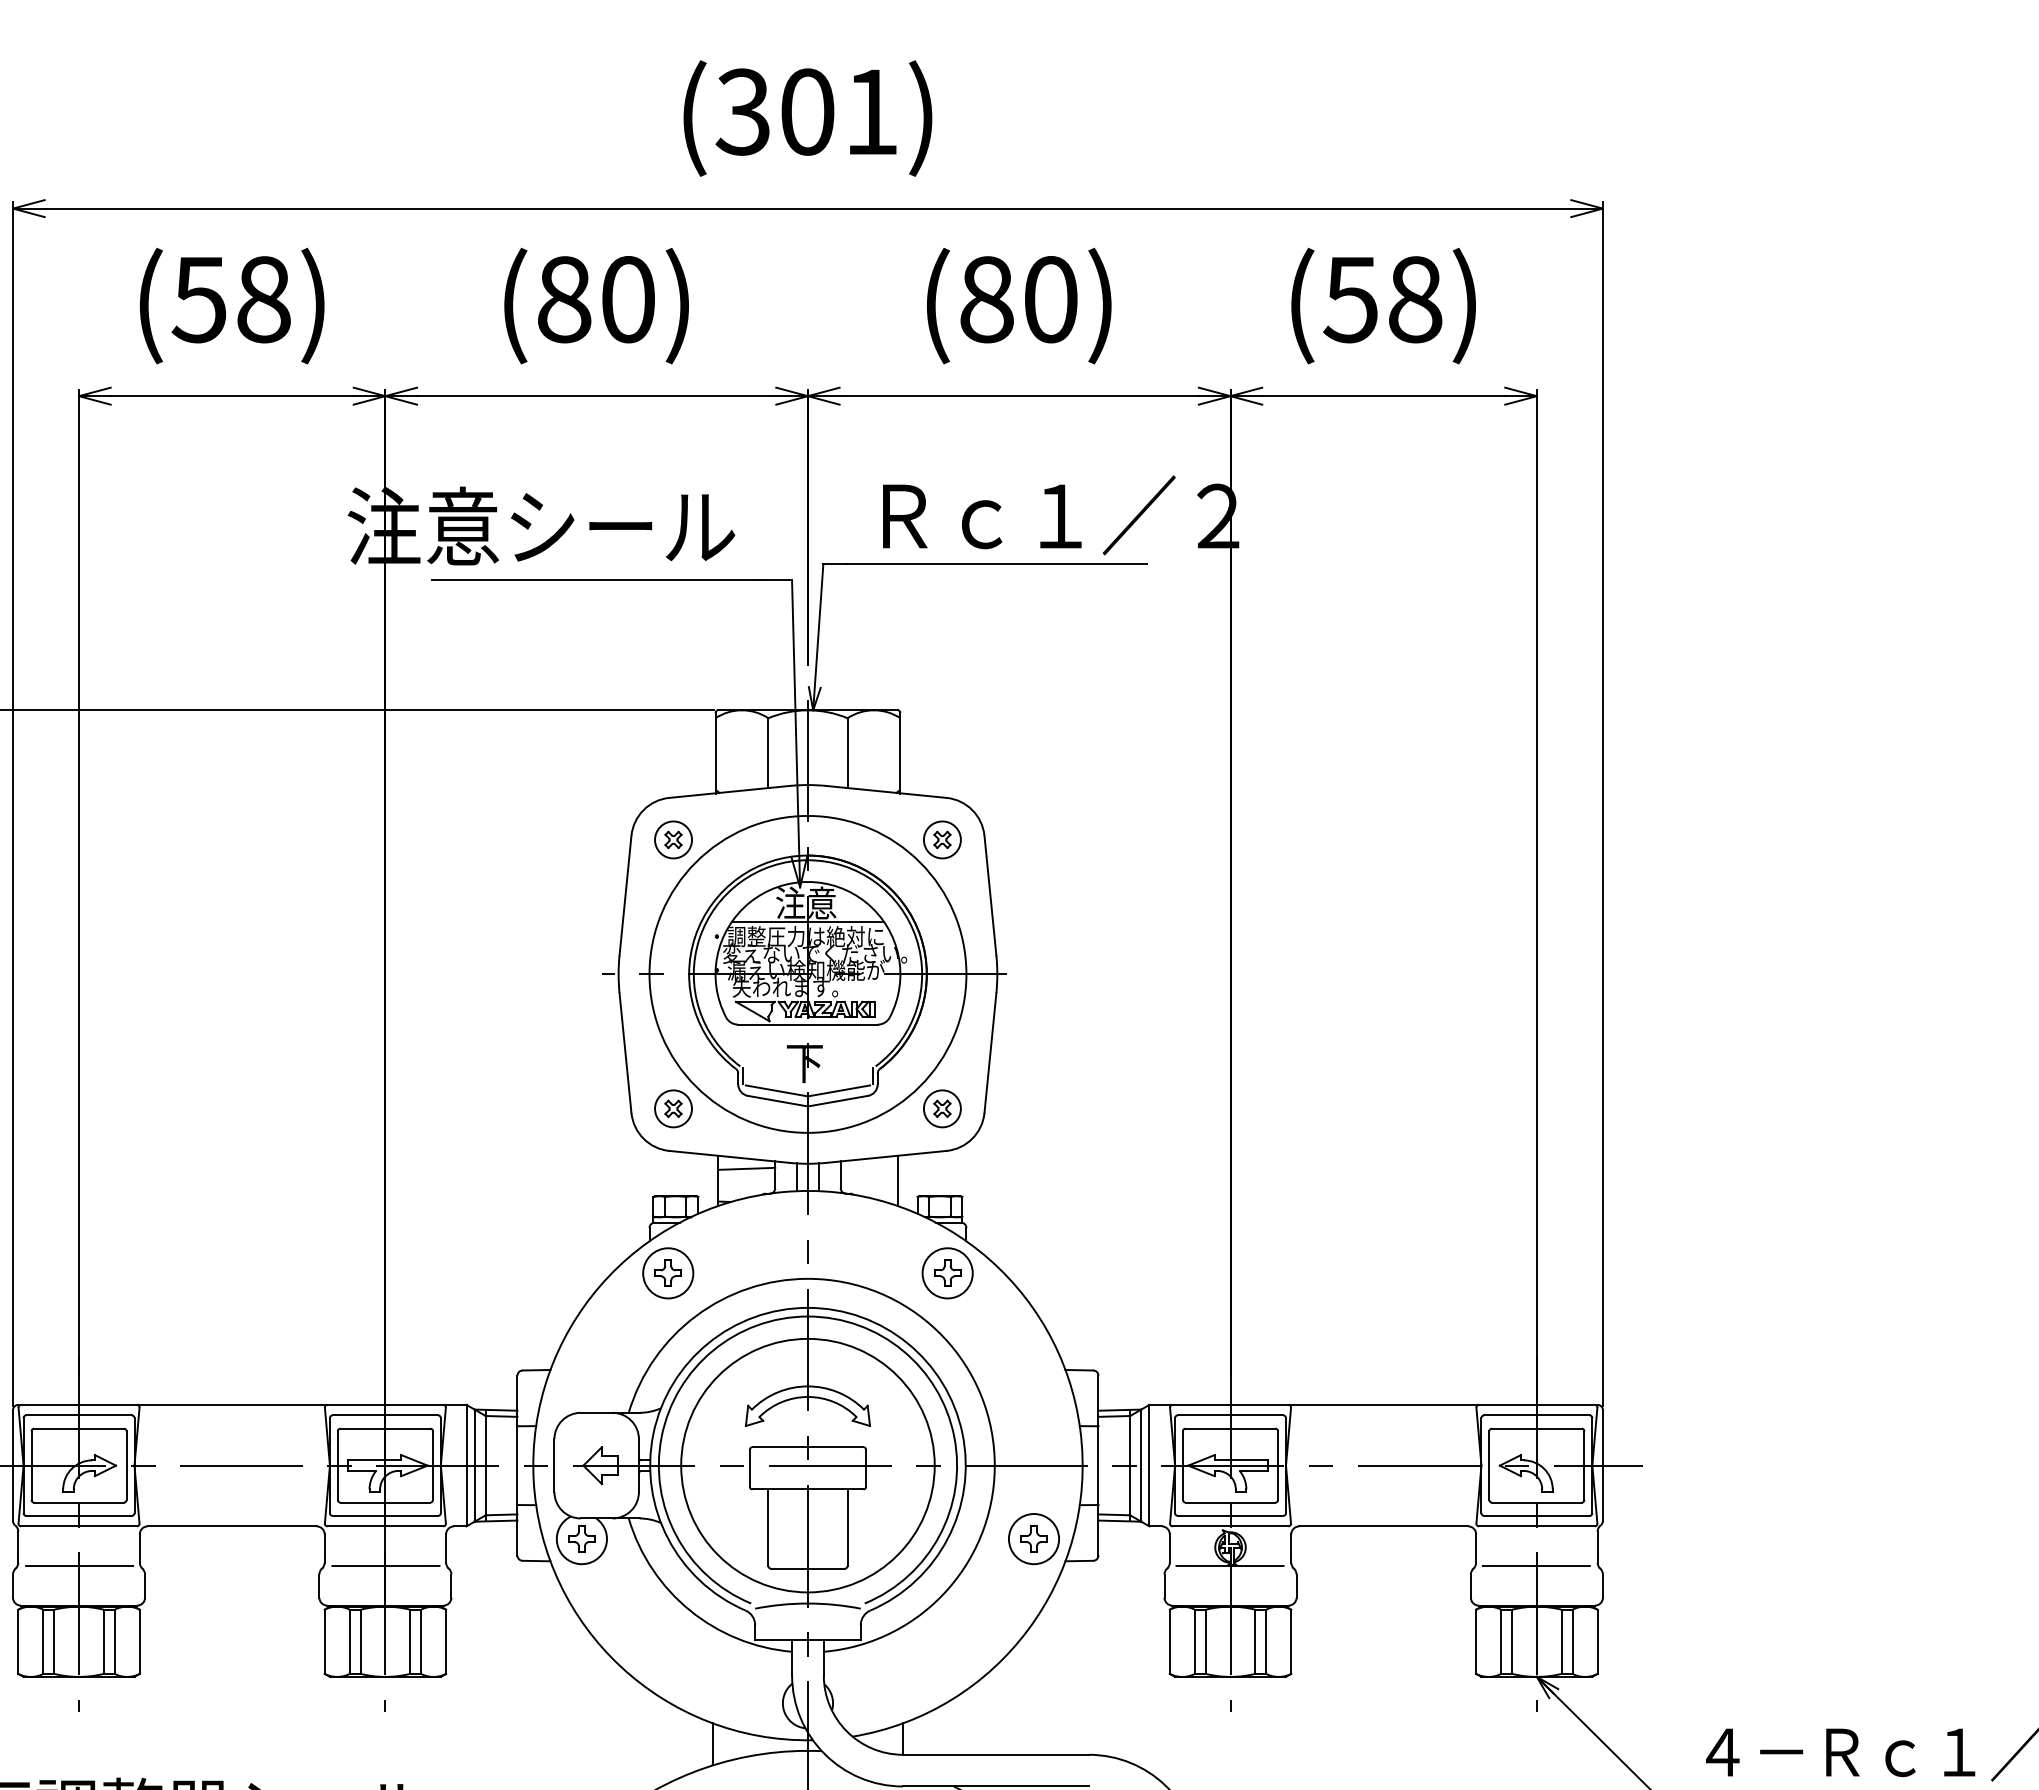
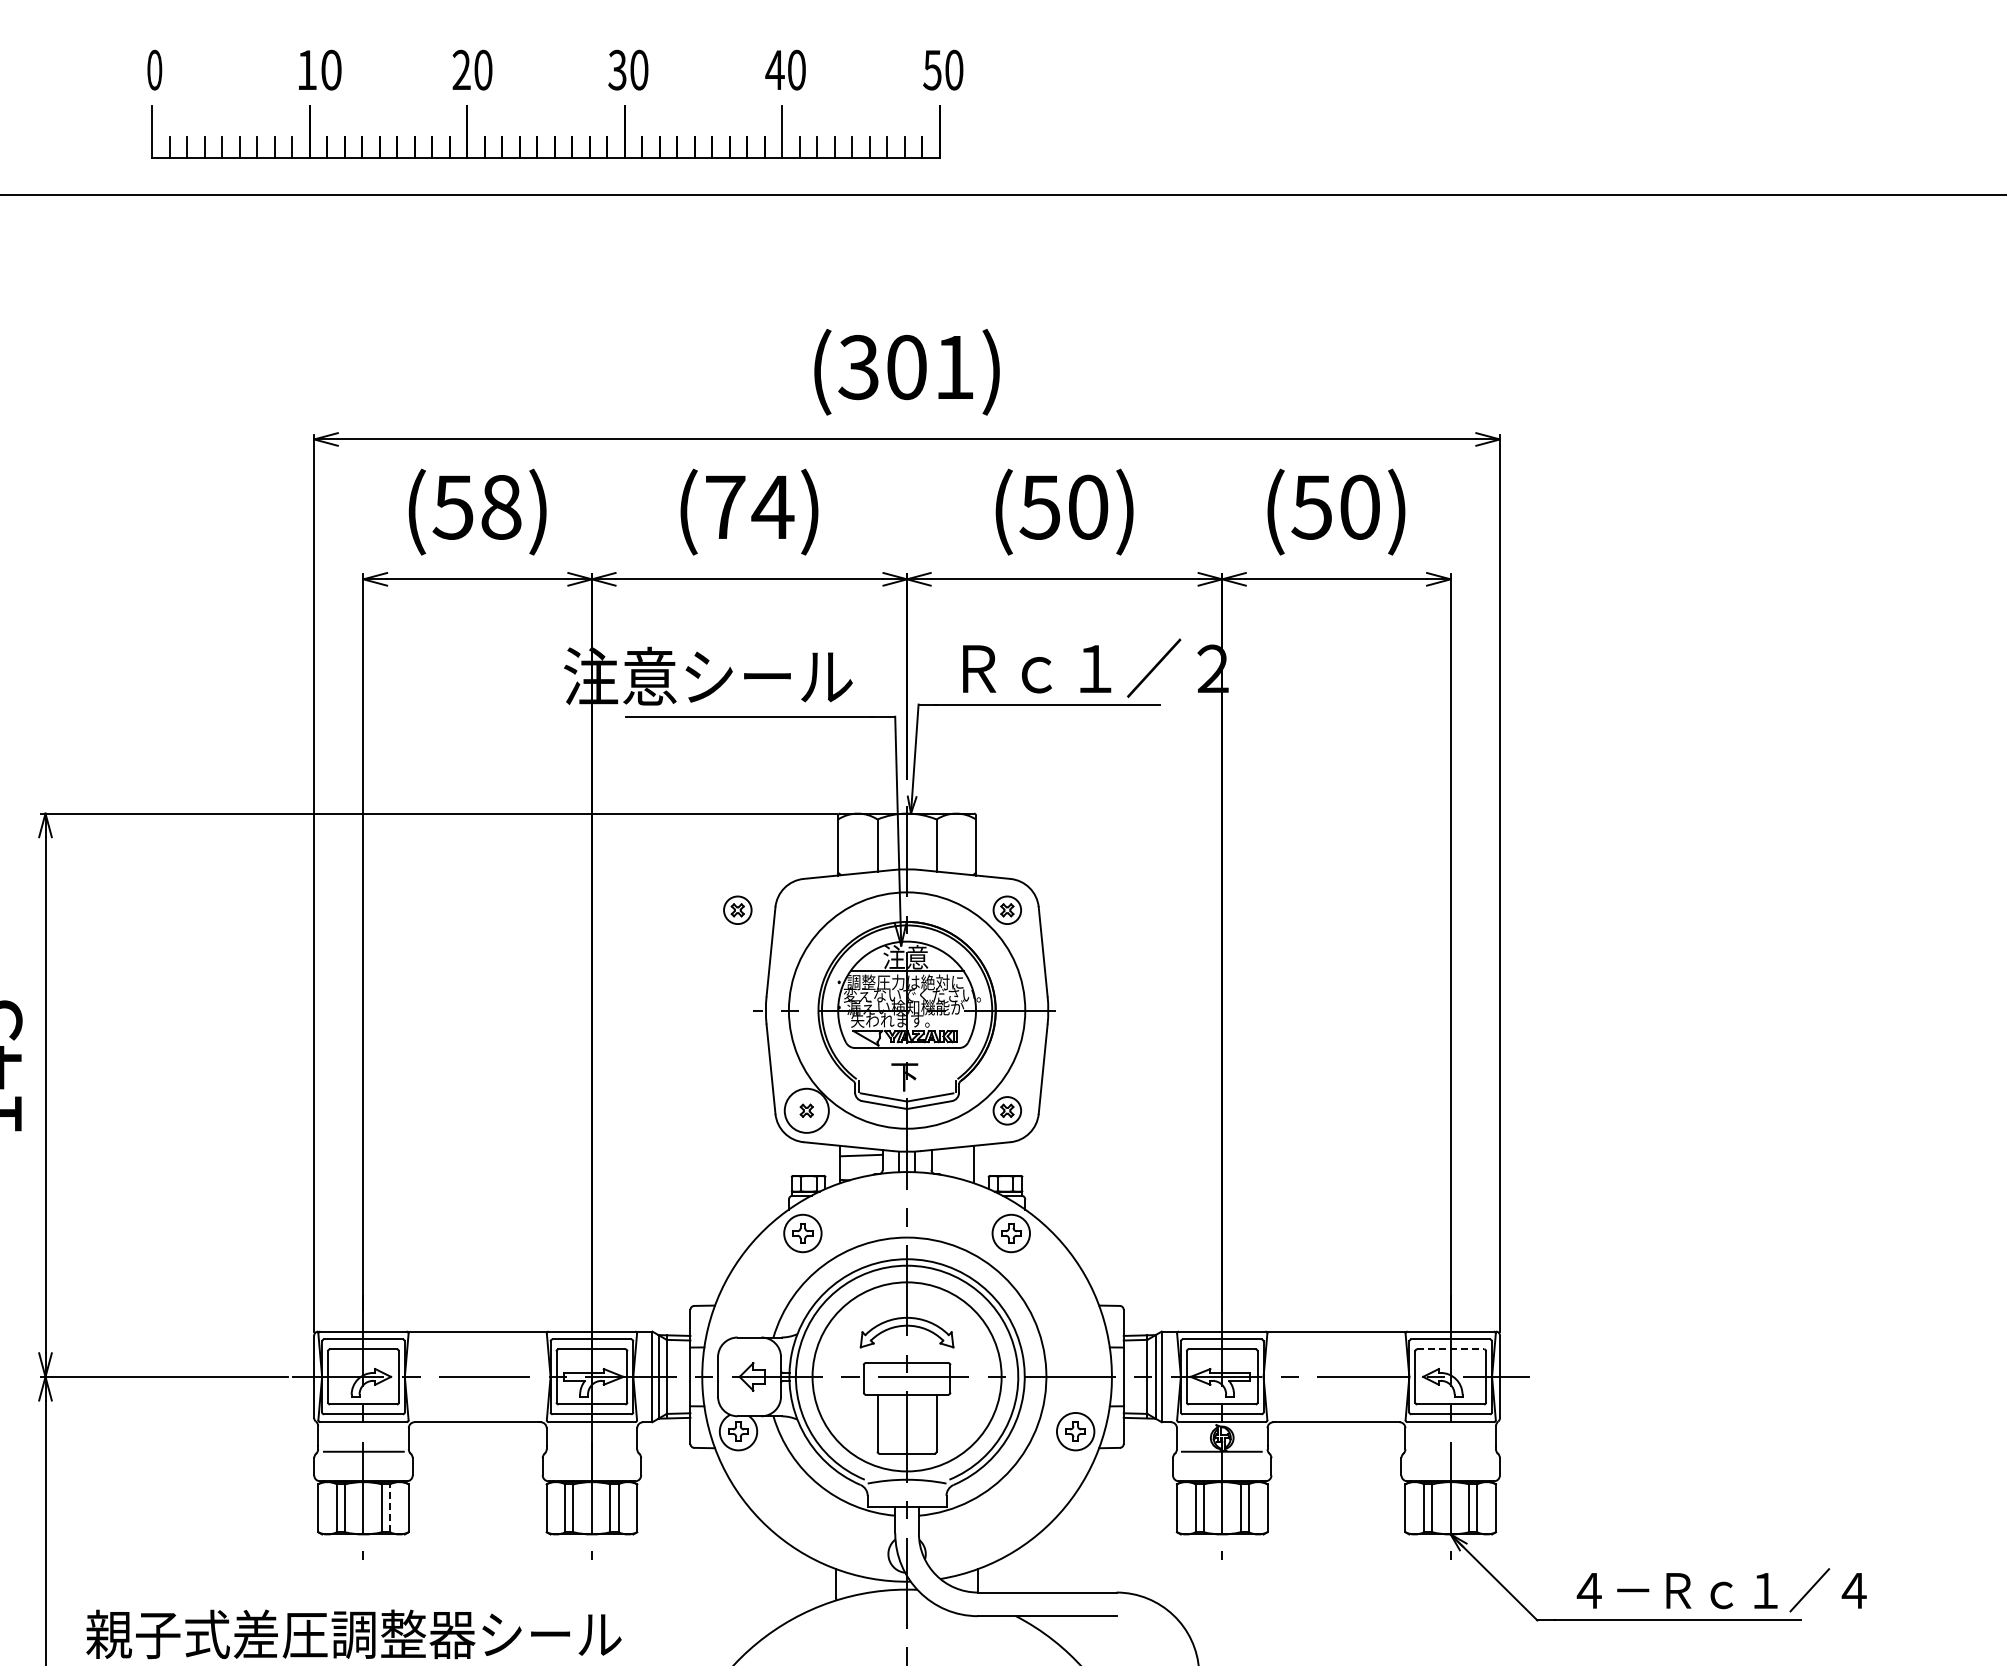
text: (596, 298) -> (749, 506), (80) -> (74)
text: (1415, 298) -> (1360, 506), (58) -> (50)
text: (985, 299) -> (1039, 507), (80) -> (50)
part: (673, 838) -> (737, 909), moved
circle: (673, 1108) -> (806, 1110), size x1.6
line: (1537, 1428) -> (1451, 1349), solid -> dashed
line: (386, 1565) -> (592, 1451), removed
line: (1536, 1565) -> (1450, 1451), removed
line: (115, 1642) -> (390, 1508), solid -> dashed

